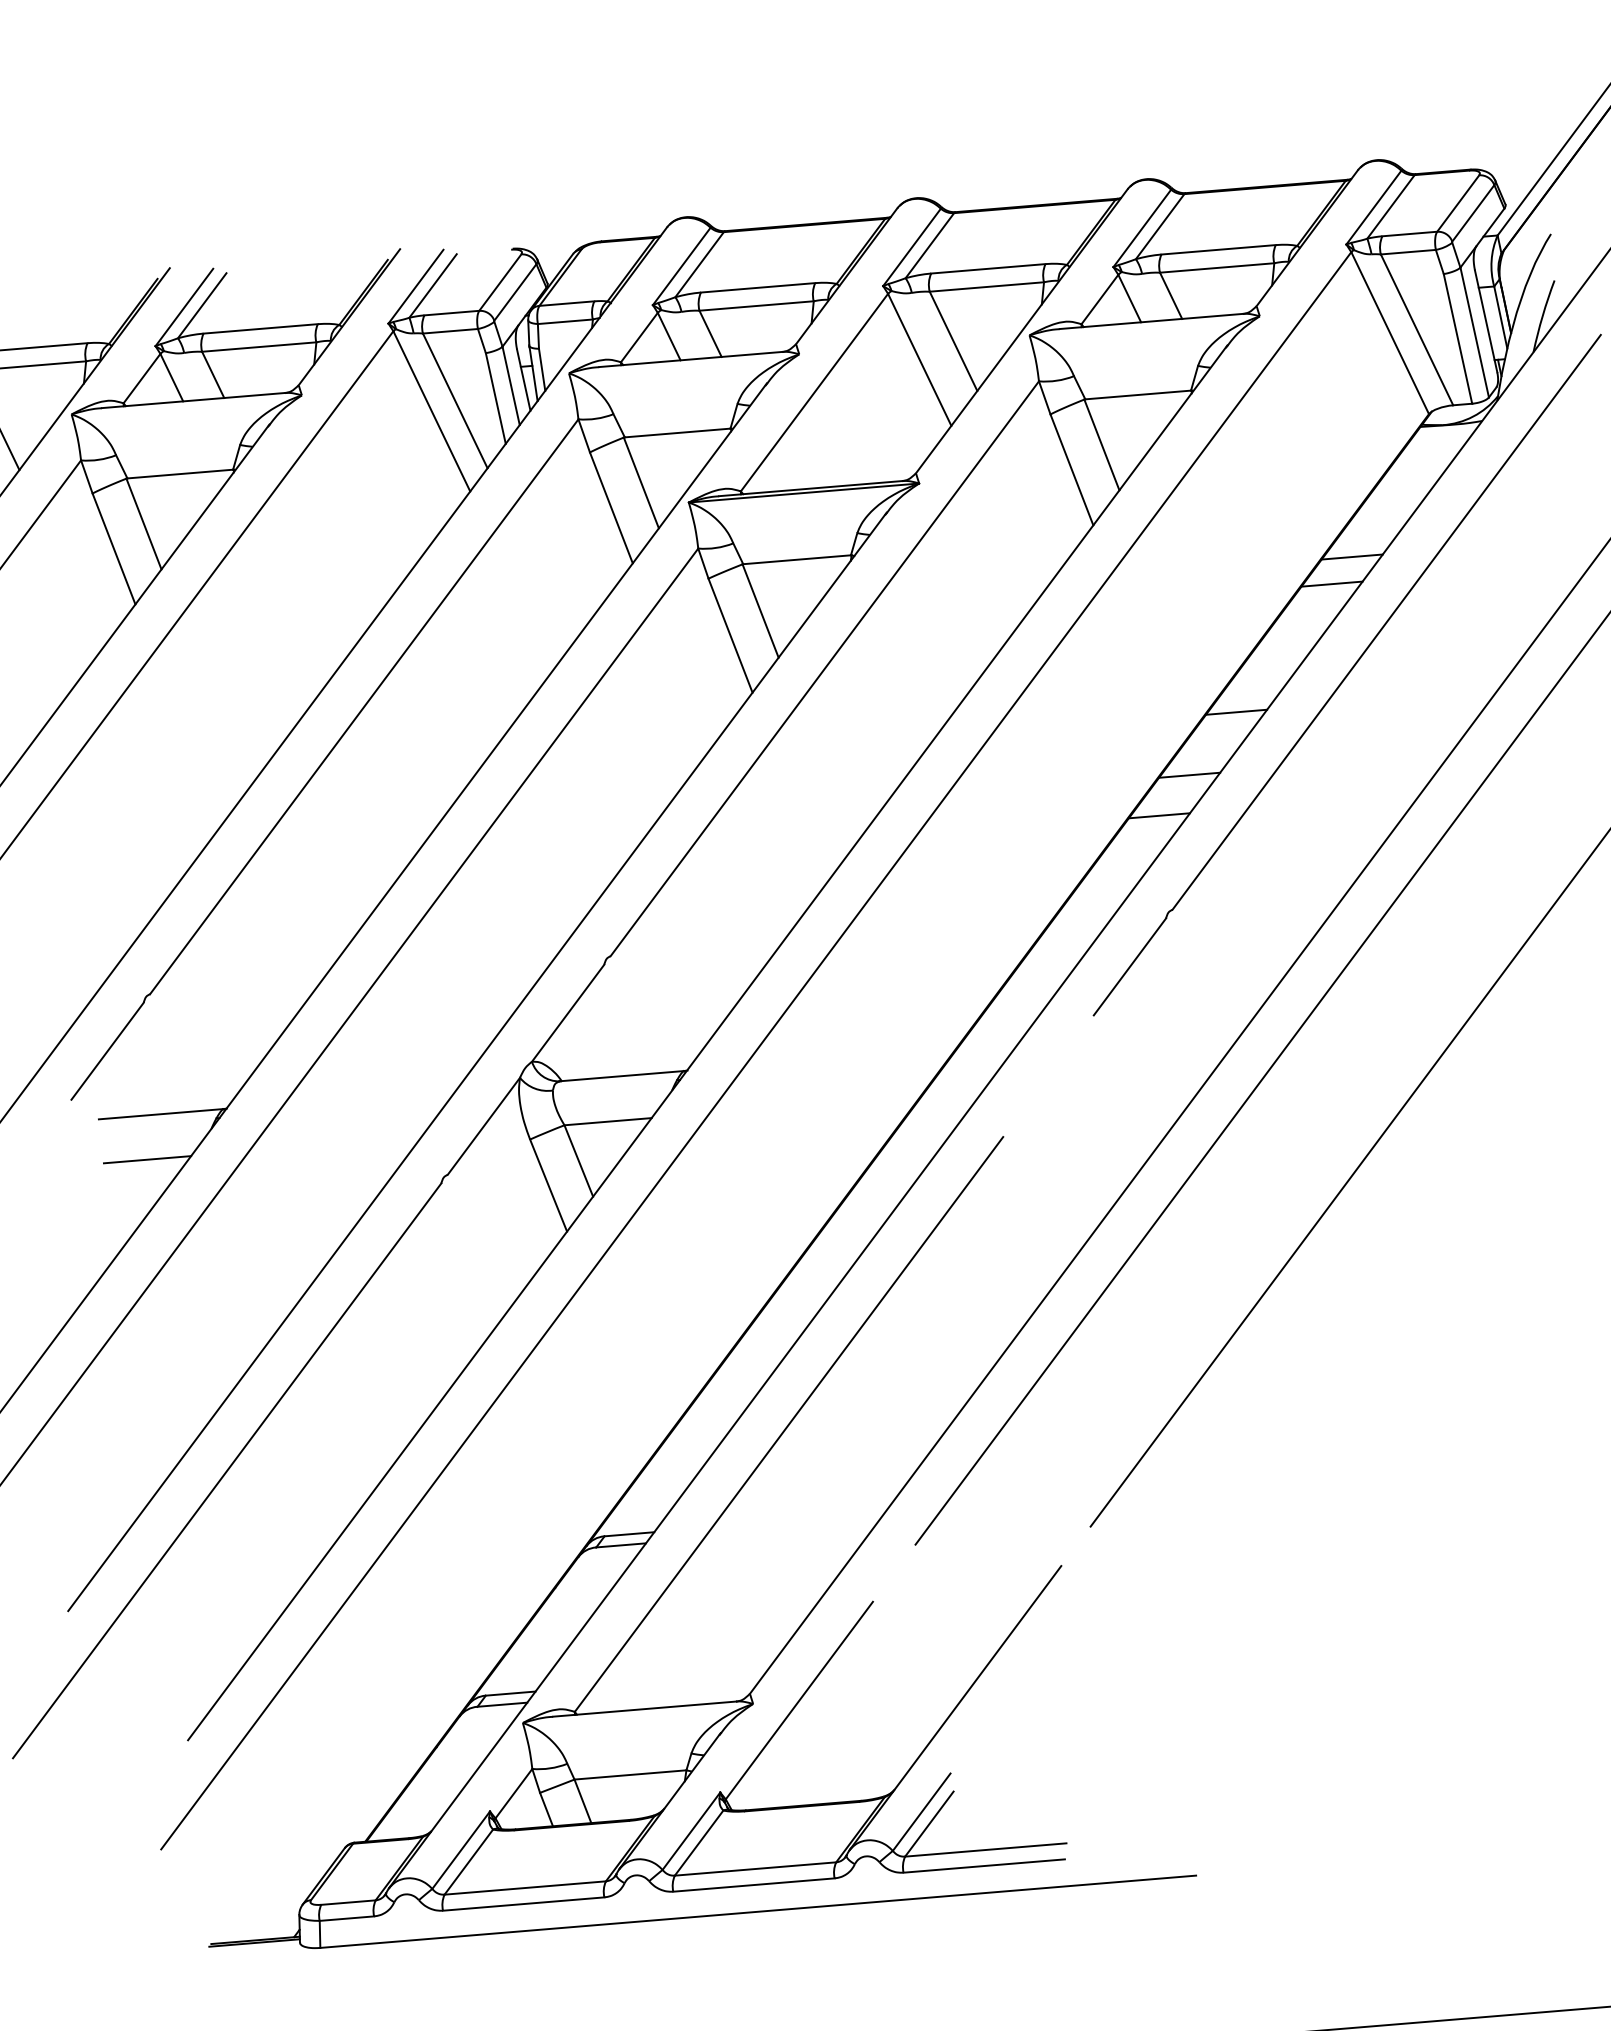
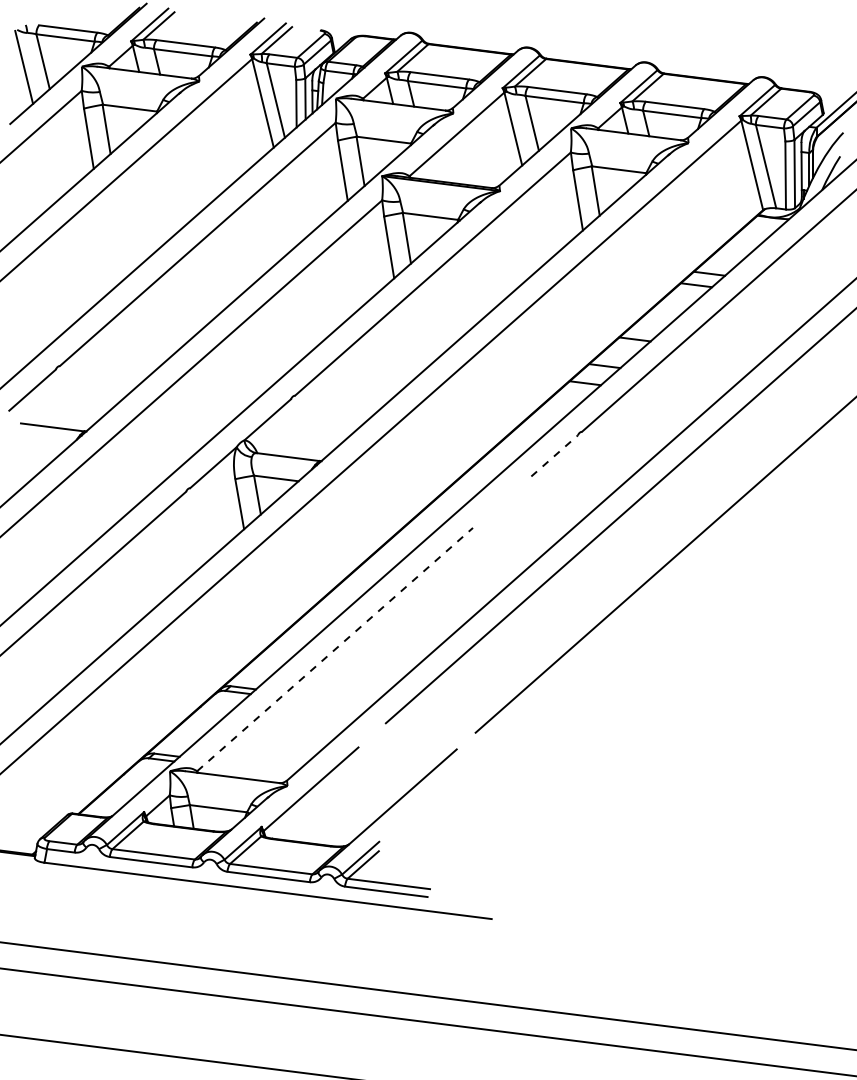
line: (1129, 966) -> (554, 455), solid -> dashed
line: (146, 1159) -> (40, 448), removed
line: (789, 1424) -> (335, 649), solid -> dashed

